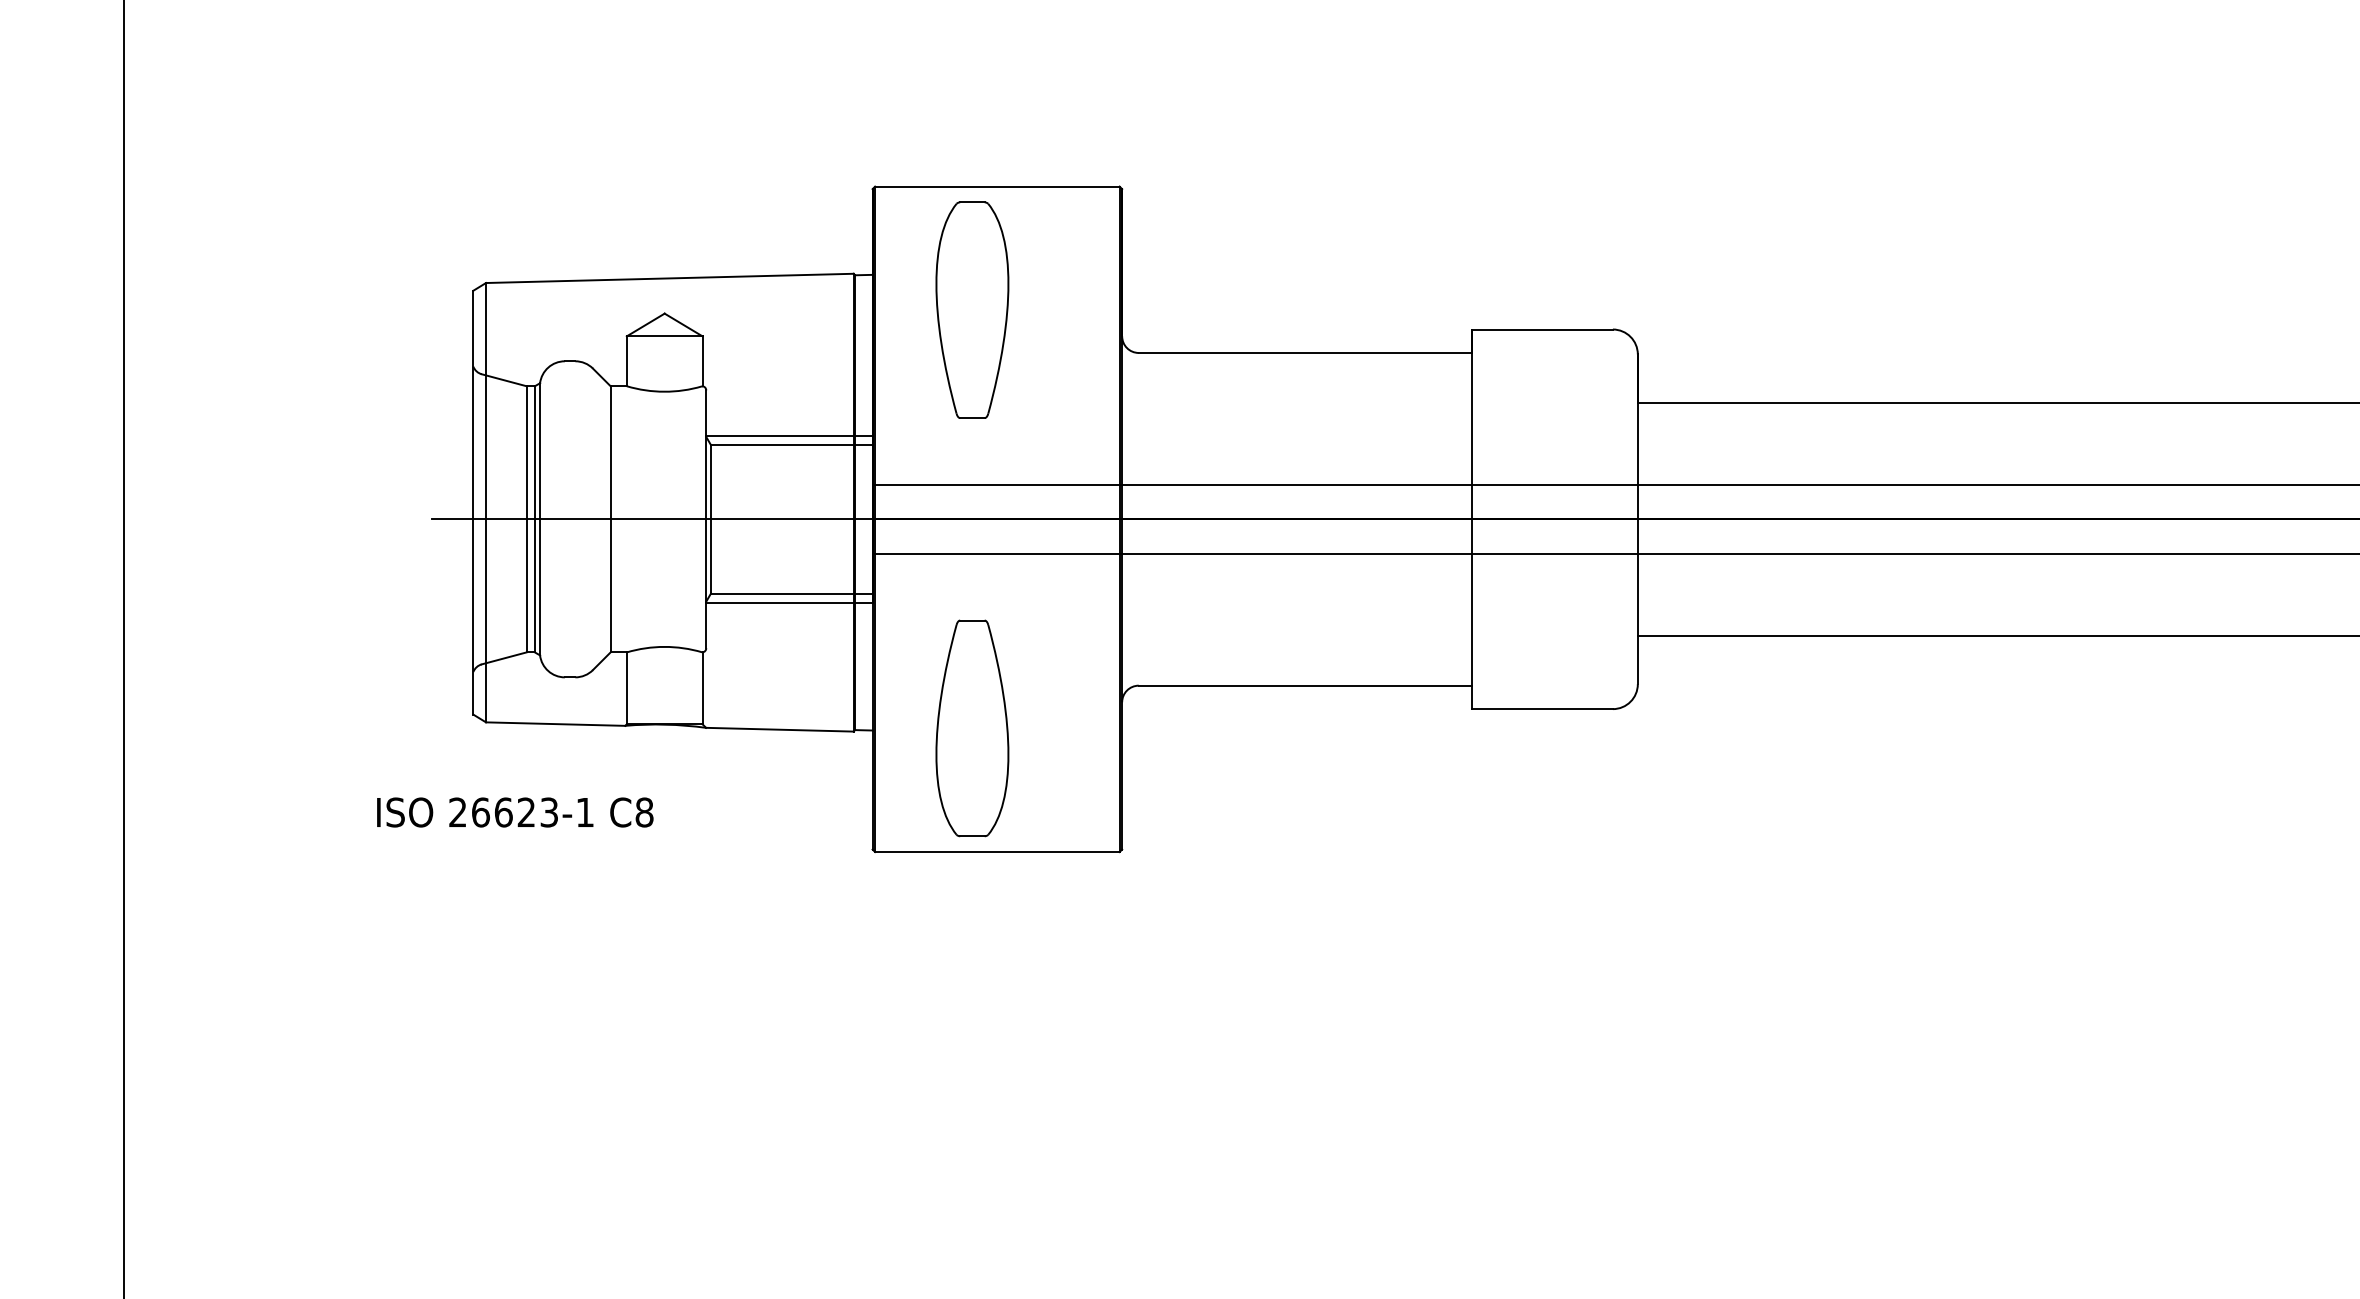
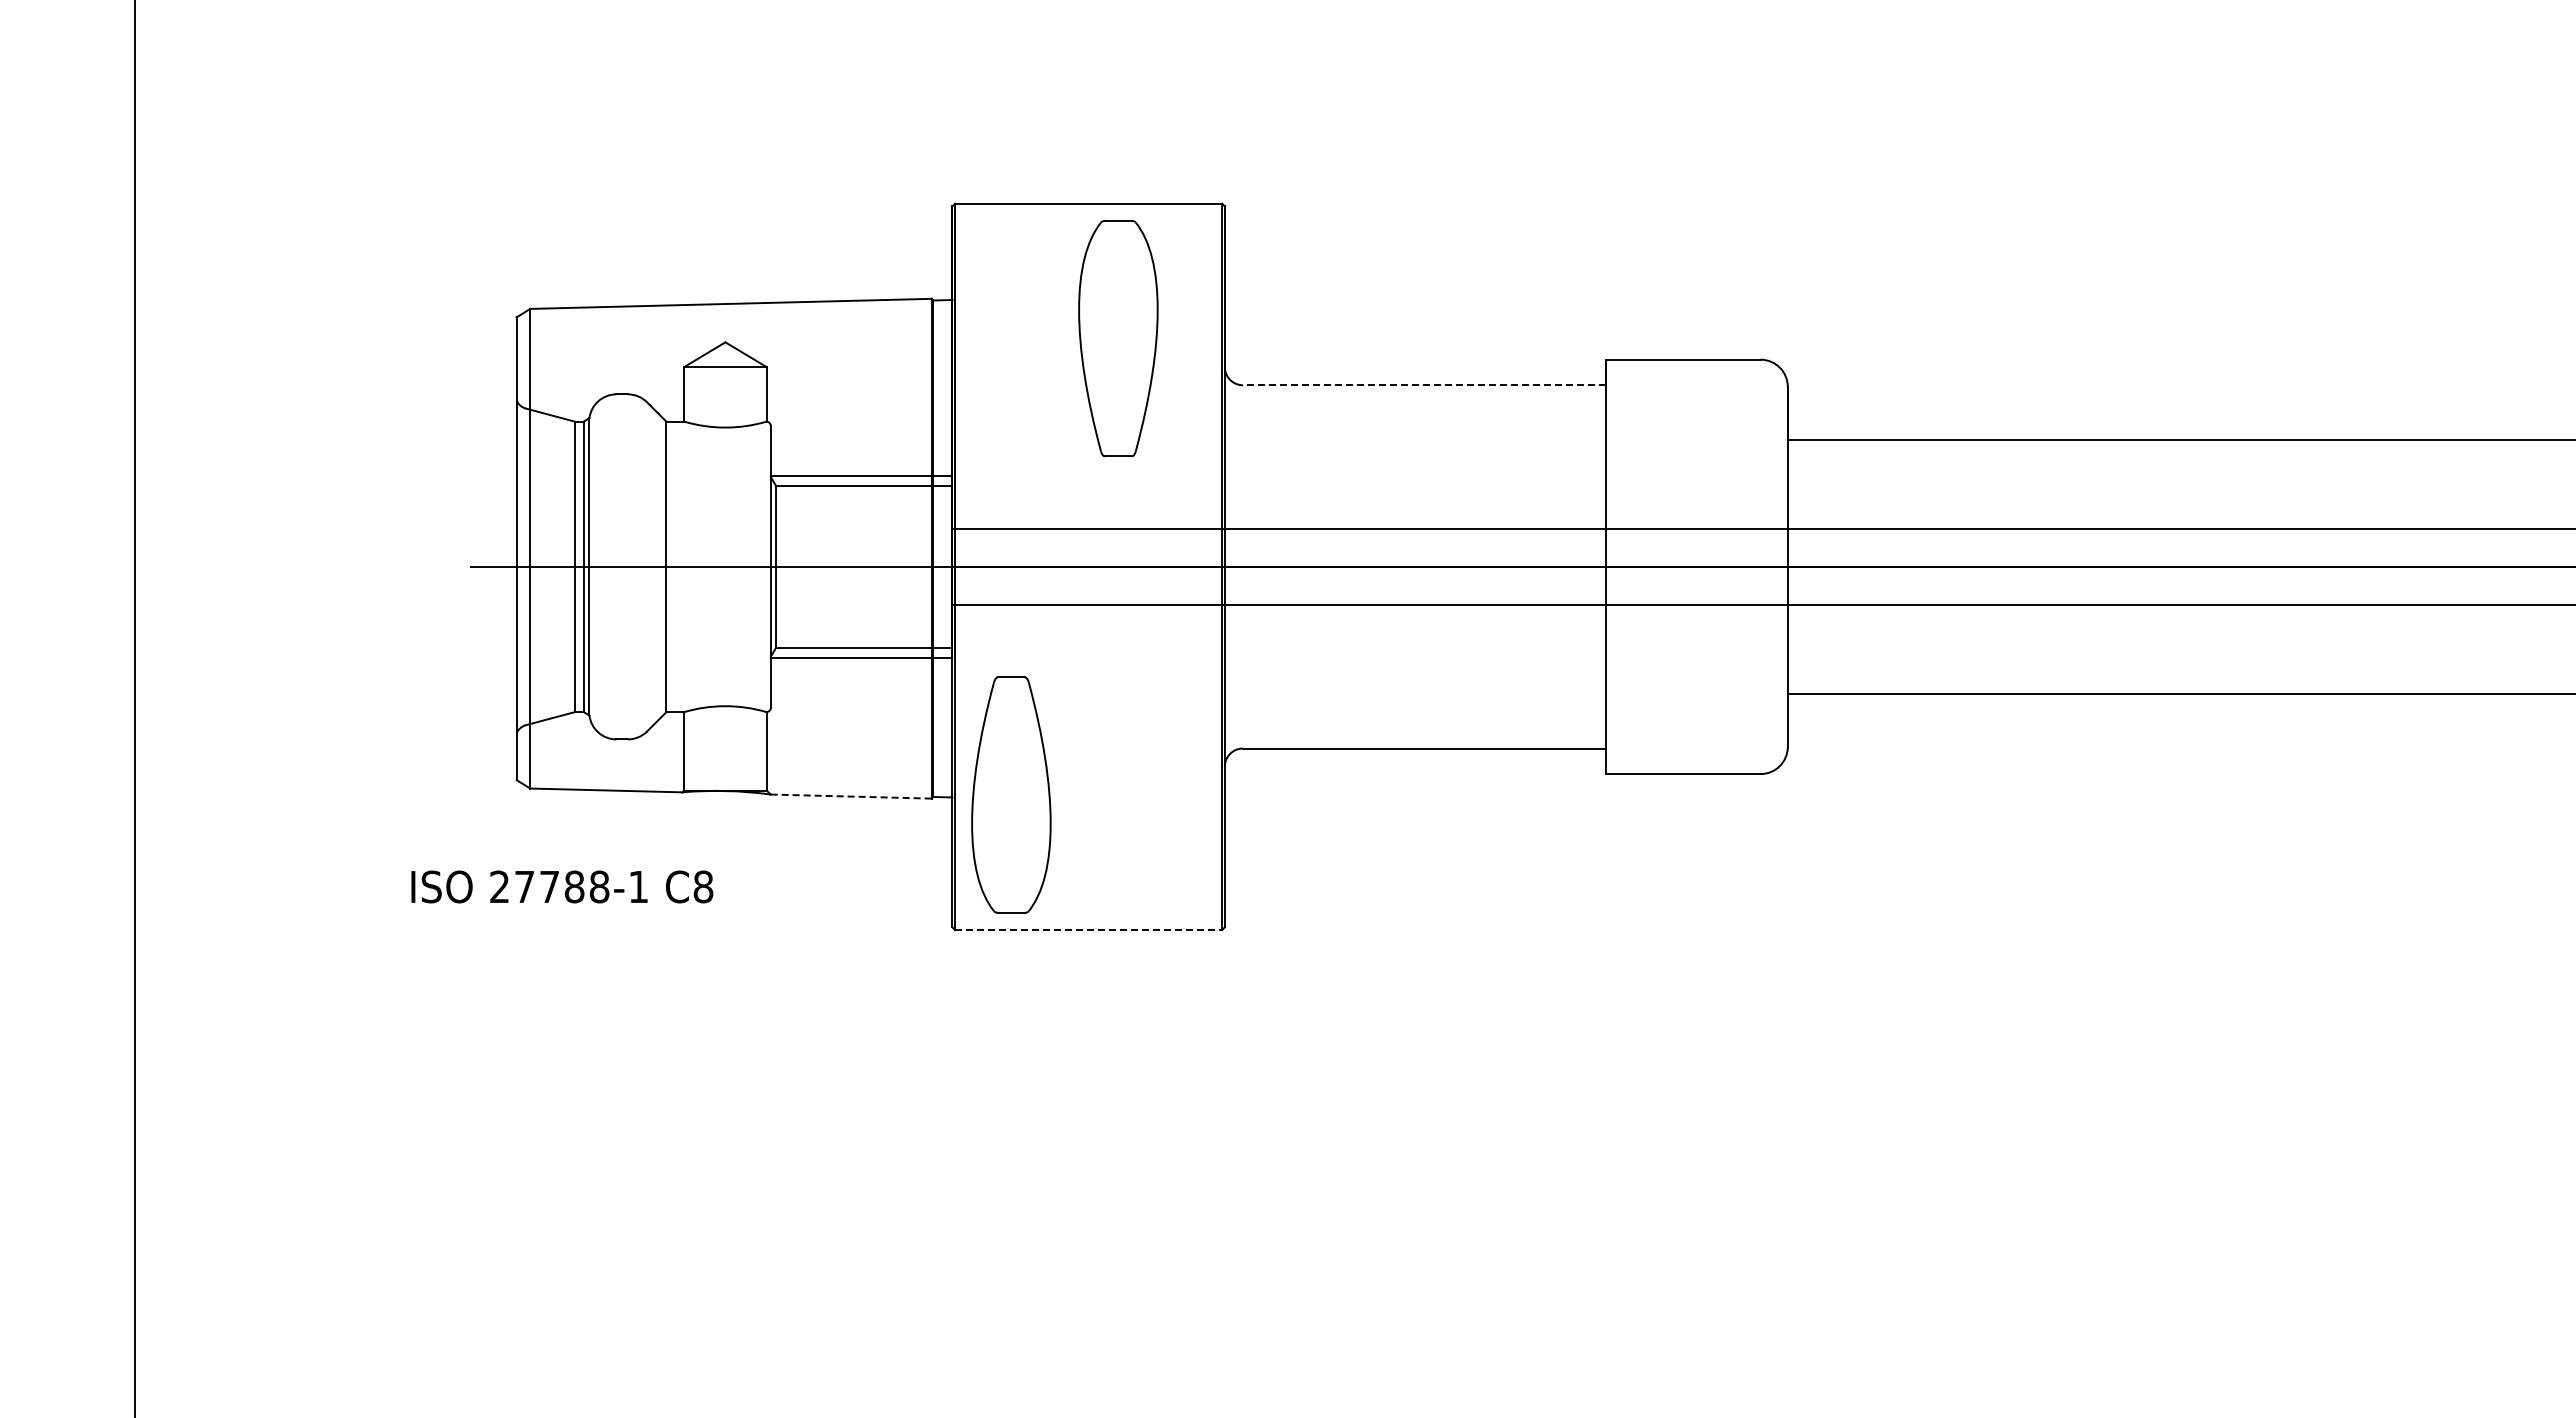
part: (972, 310) -> (1118, 338), moved
line: (1305, 353) -> (1424, 385), solid -> dashed
part: (972, 727) -> (1011, 794), moved
line: (780, 729) -> (851, 796), solid -> dashed
text: (515, 812) -> (562, 886), 26623-1 -> 27788-1
line: (998, 852) -> (1089, 930), solid -> dashed

